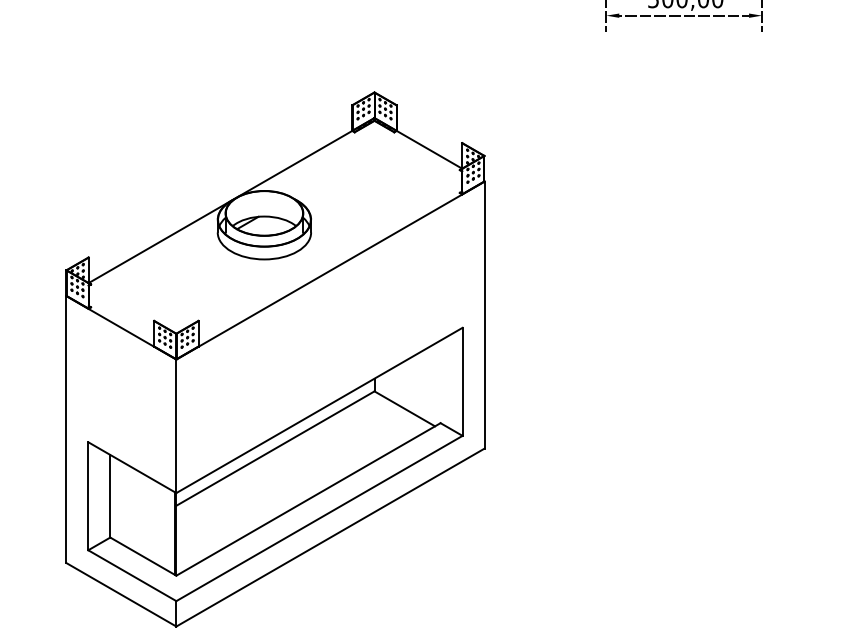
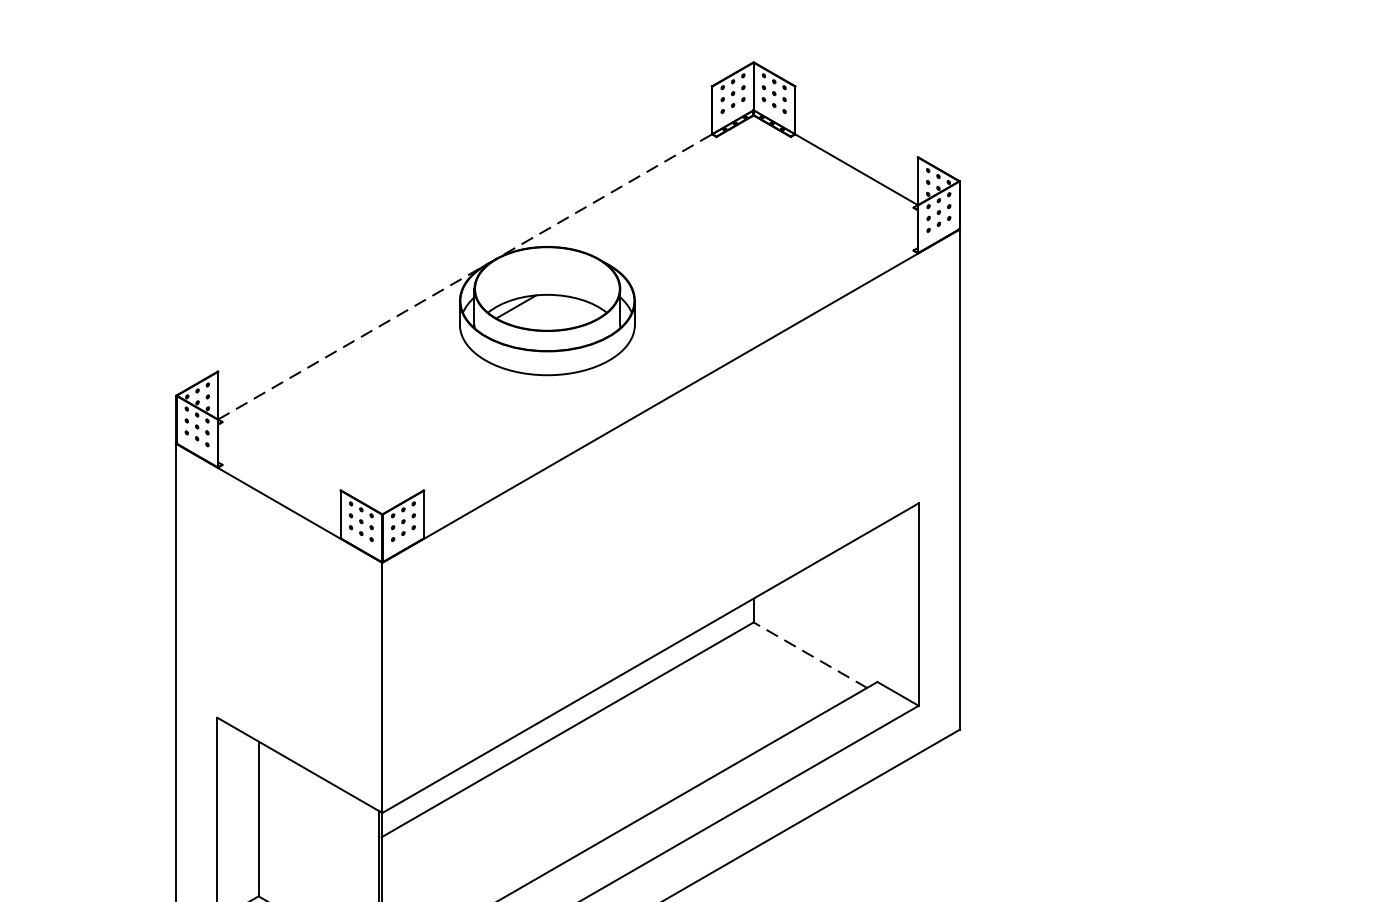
line: (220, 206) -> (465, 276), solid -> dashed
line: (404, 408) -> (809, 654), solid -> dashed

